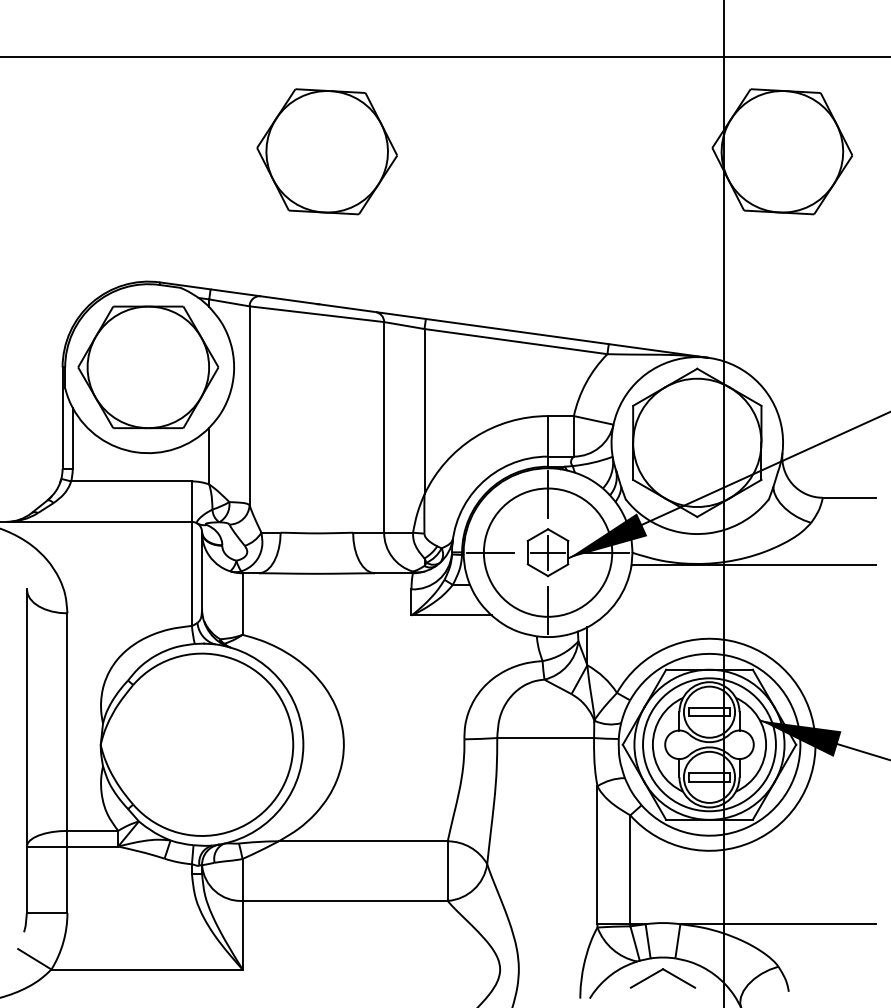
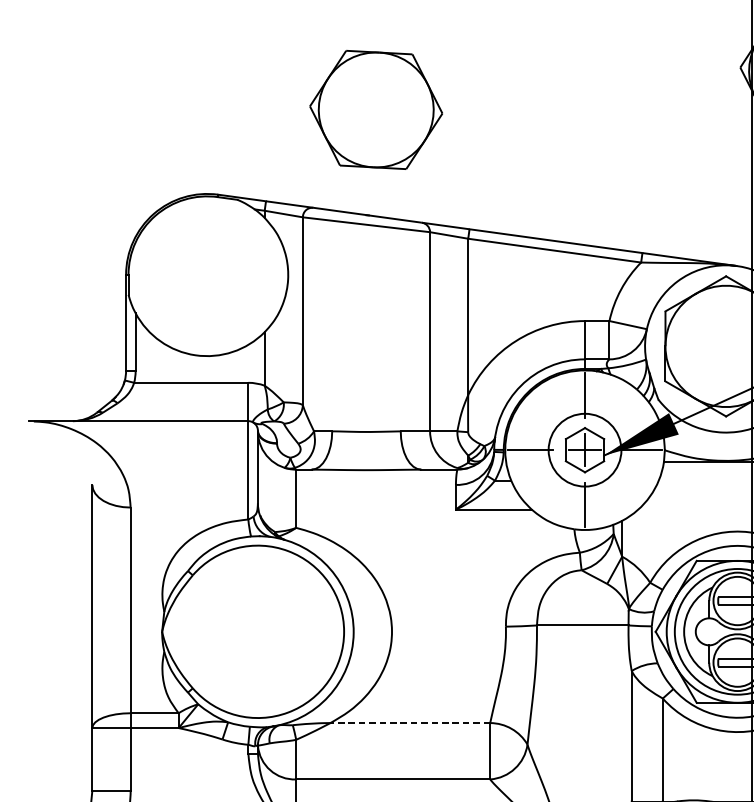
part: (326, 151) -> (375, 109), moved
part: (148, 367) -> (207, 275), removed
circle: (547, 552) -> (584, 450), size x0.6
line: (362, 841) -> (409, 723), solid -> dashed

